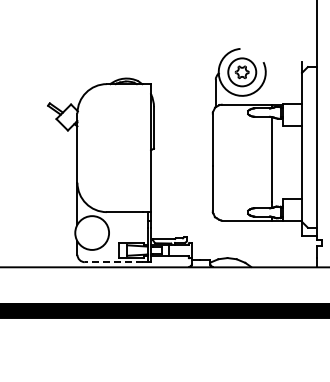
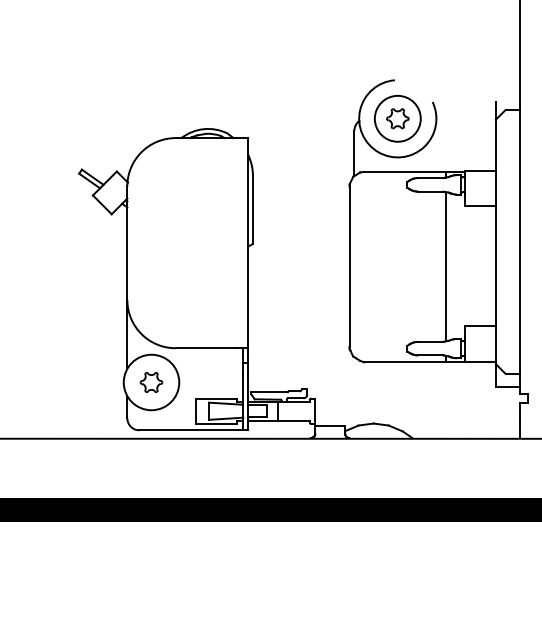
part: (91, 232) -> (150, 381), added
line: (113, 262) -> (186, 430), dashed -> solid

